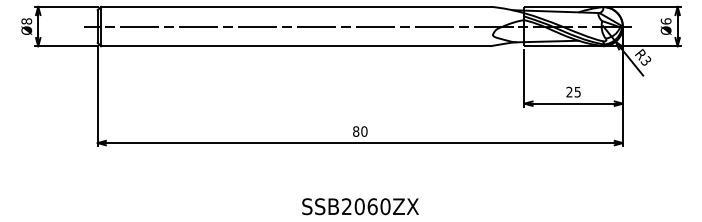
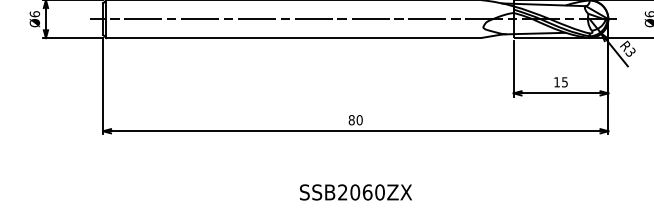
text: (26, 21) -> (34, 14), Ø8 -> Ø6
text: (569, 91) -> (557, 81), 25 -> 15

